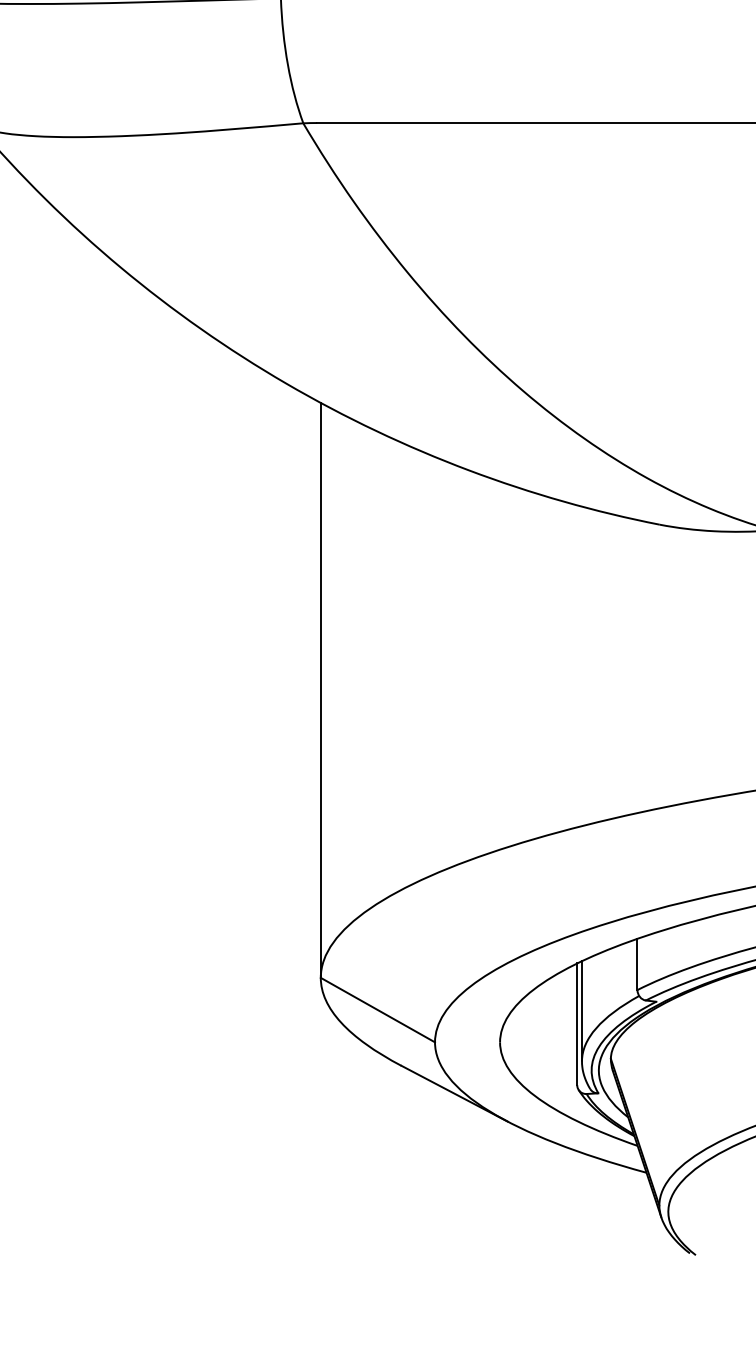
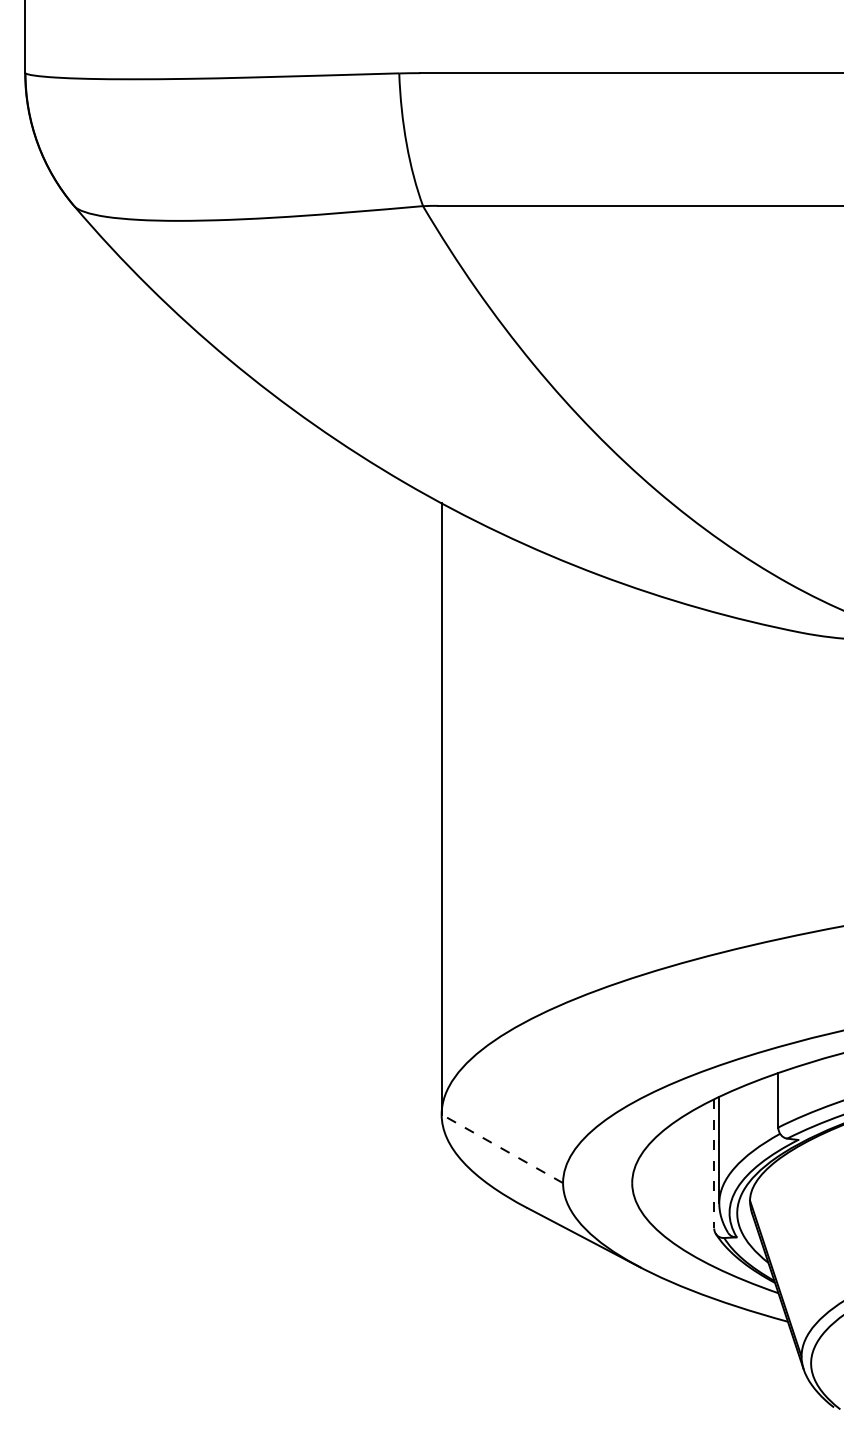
line: (378, 1009) -> (502, 1148), solid -> dashed
line: (577, 1023) -> (714, 1163), solid -> dashed

